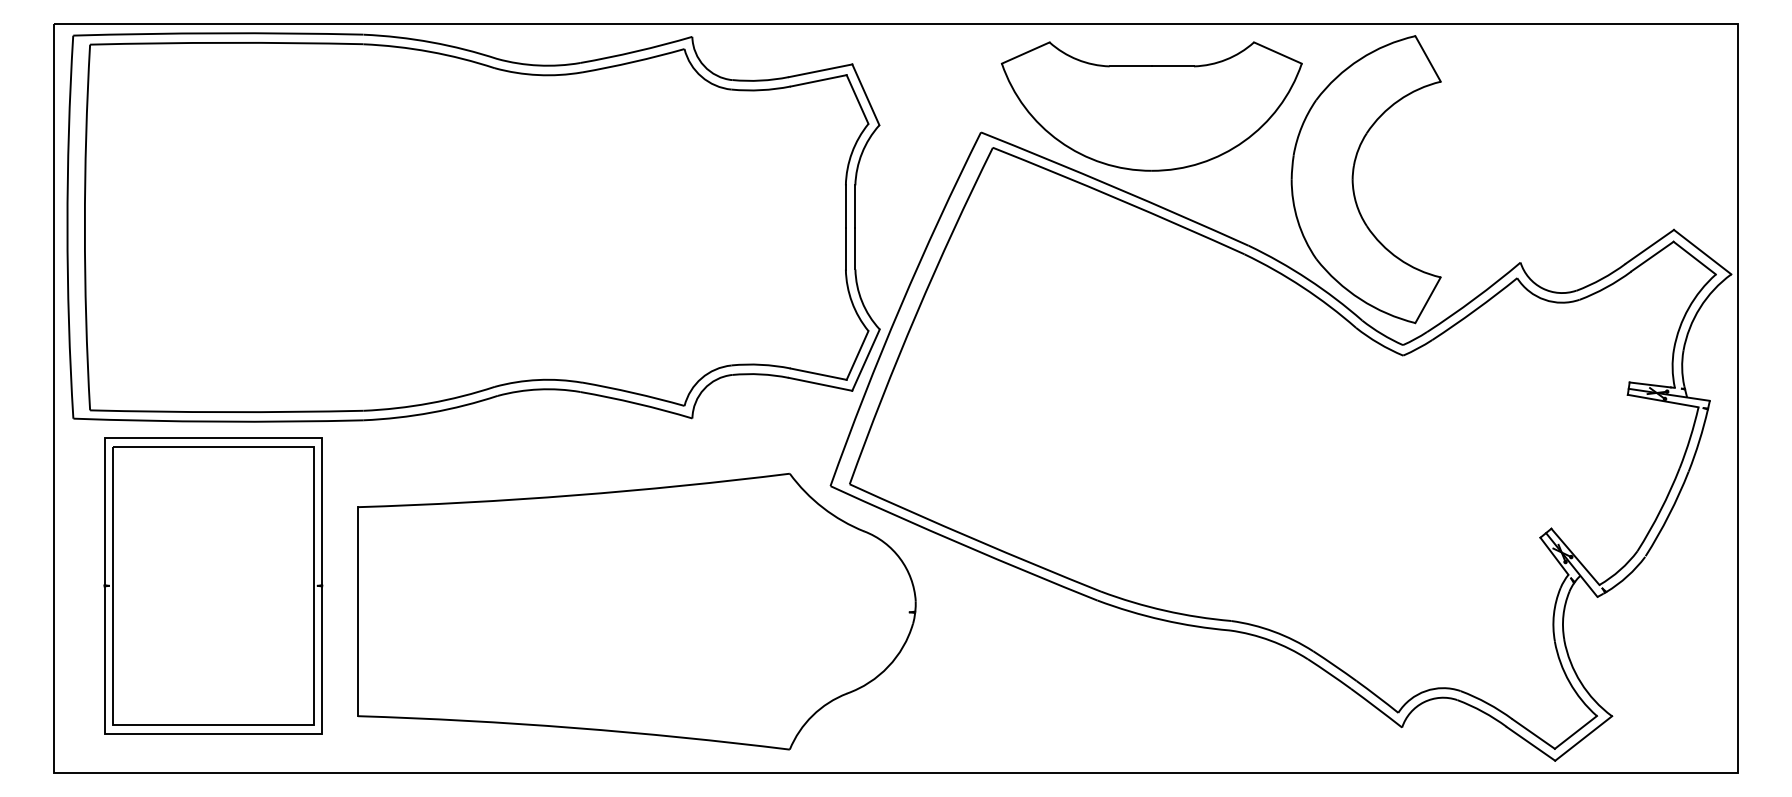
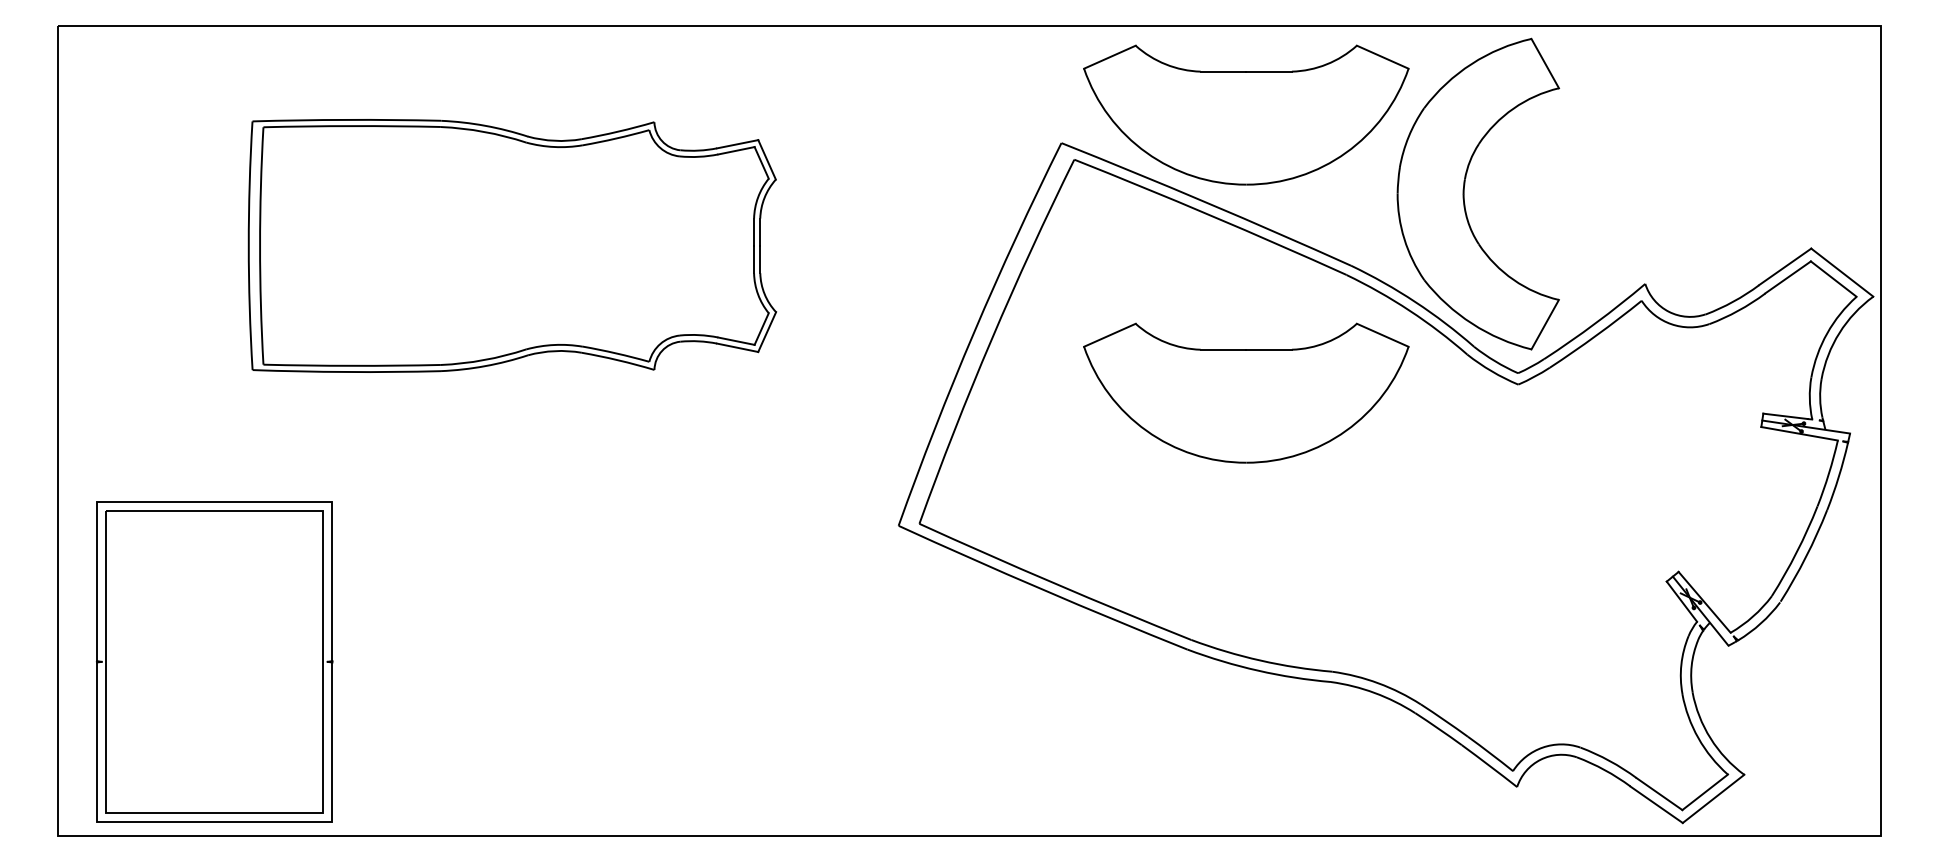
part: (473, 227) -> (512, 245), size x0.6
part: (1151, 363) -> (1245, 393), added
part: (213, 585) -> (214, 661), moved
part: (636, 611) -> (688, 661), removed

